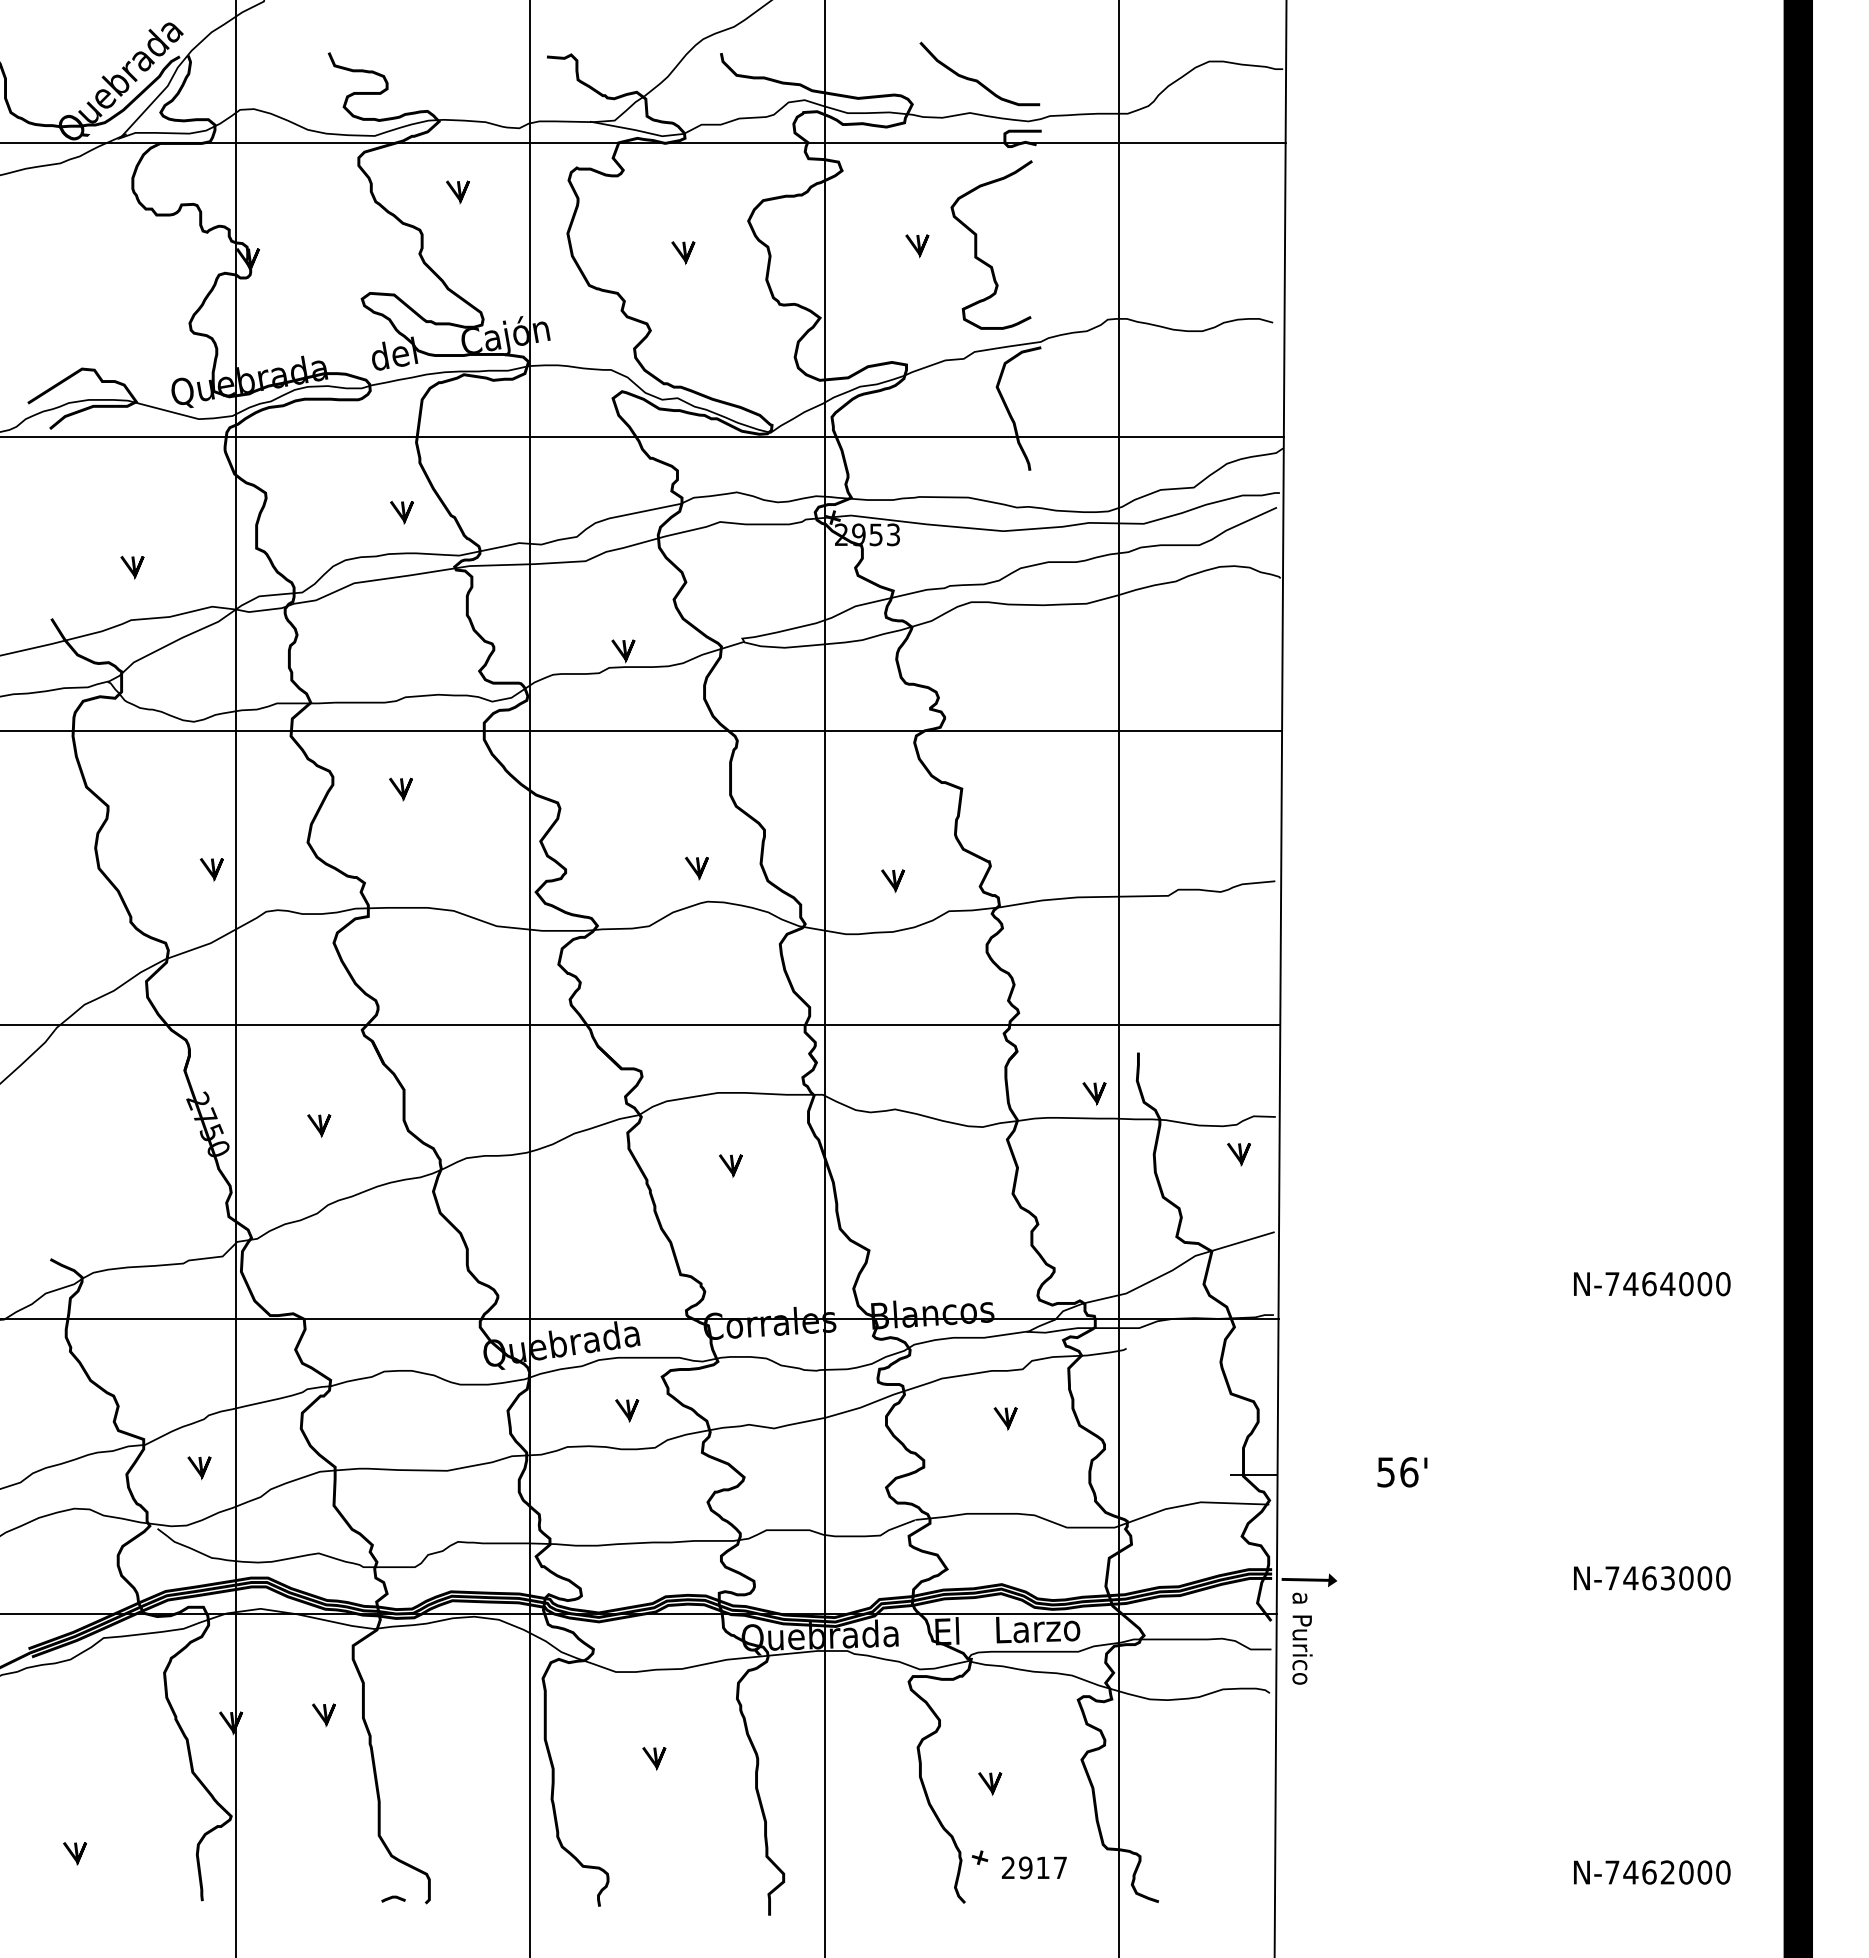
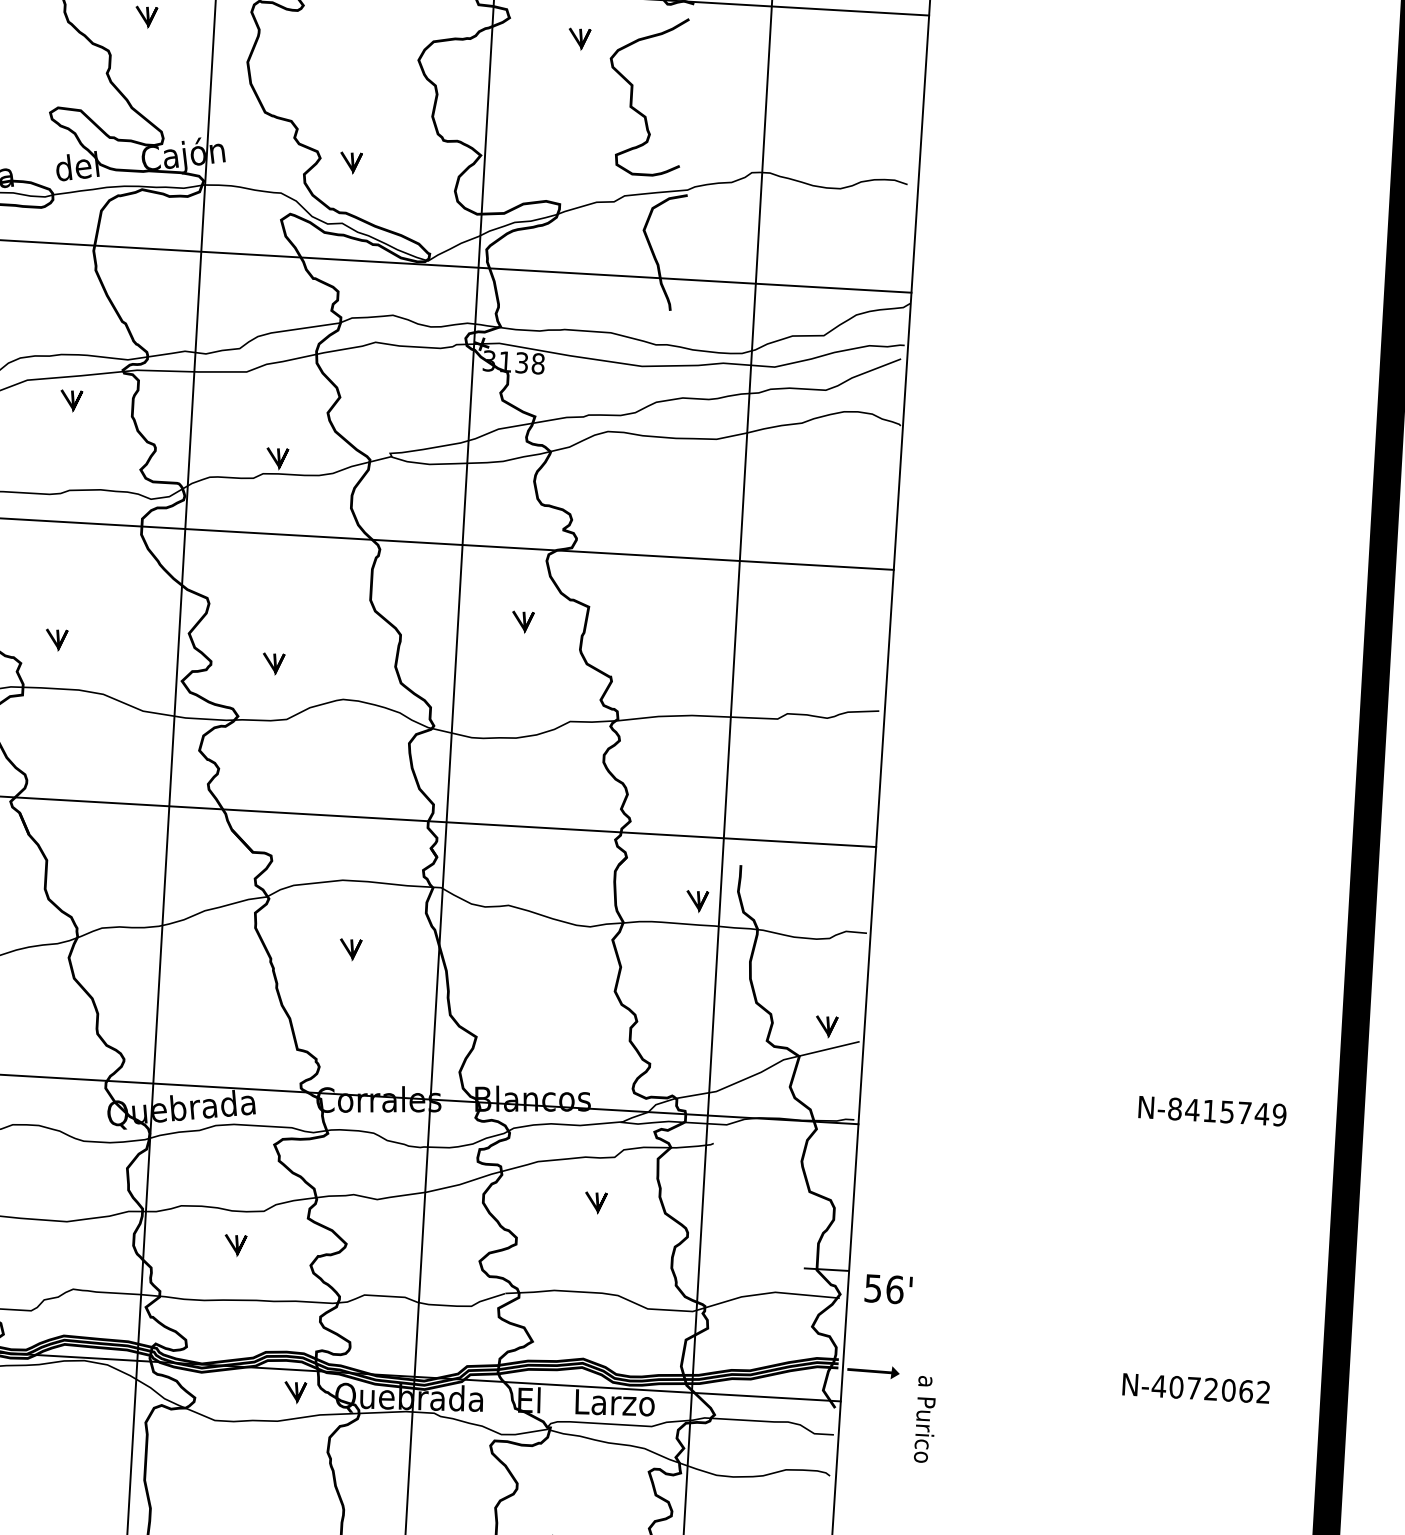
line: (917, 246) -> (579, 39), moved
line: (683, 252) -> (351, 162), moved
line: (400, 512) -> (69, 400), moved
text: (867, 534) -> (513, 362), 2953 -> 3138
line: (399, 789) -> (55, 640), moved
line: (695, 868) -> (272, 664), moved
line: (891, 881) -> (521, 622), moved
line: (1237, 1154) -> (825, 1026), moved
text: (1667, 1284) -> (1226, 1112), N-7464000 -> N-8415749
line: (627, 1410) -> (235, 1245), moved
text: (1402, 1472) -> (888, 1289), moved
text: (1667, 1578) -> (1210, 1389), N-7463000 -> N-4072062
text: (1302, 1638) -> (925, 1419), moved
line: (654, 1758) -> (295, 1392), moved

